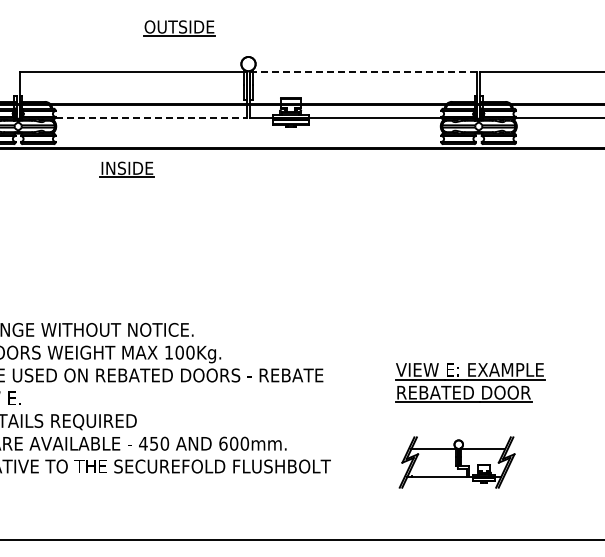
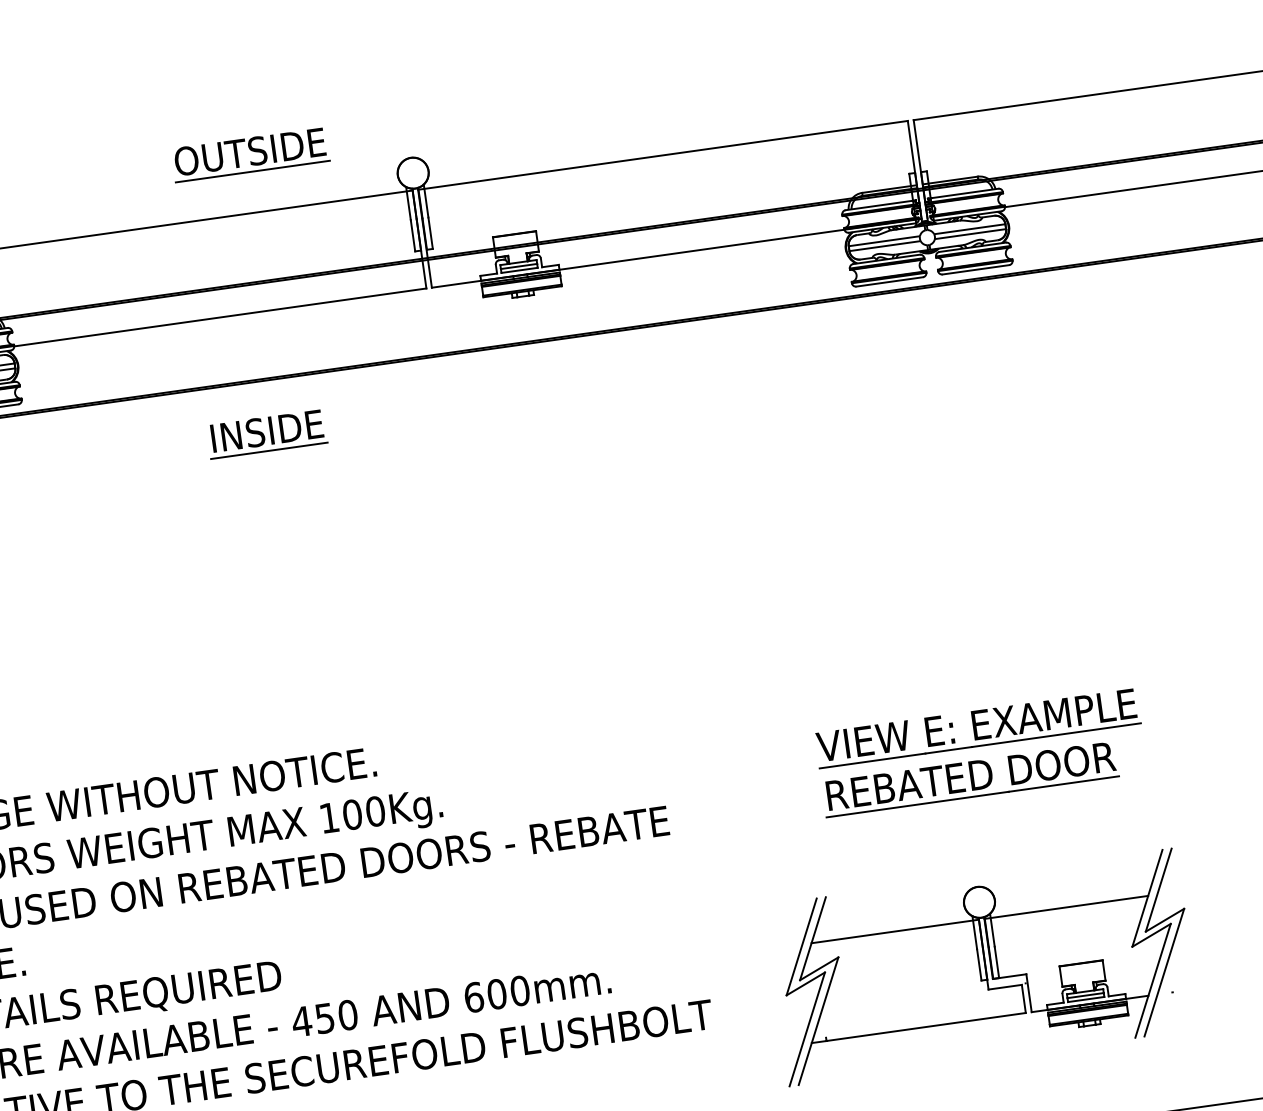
part: (179, 28) -> (250, 155), moved
line: (363, 72) -> (663, 156), dashed -> solid
line: (151, 117) -> (220, 317), dashed -> solid
part: (126, 169) -> (265, 433), moved
part: (470, 382) -> (981, 752), moved
part: (456, 462) -> (981, 967), size x1.67

